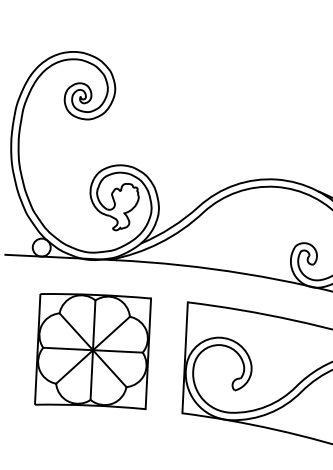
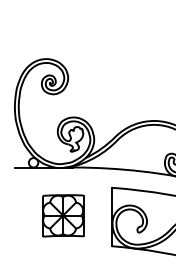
part: (91, 350) -> (62, 215), size x0.7

